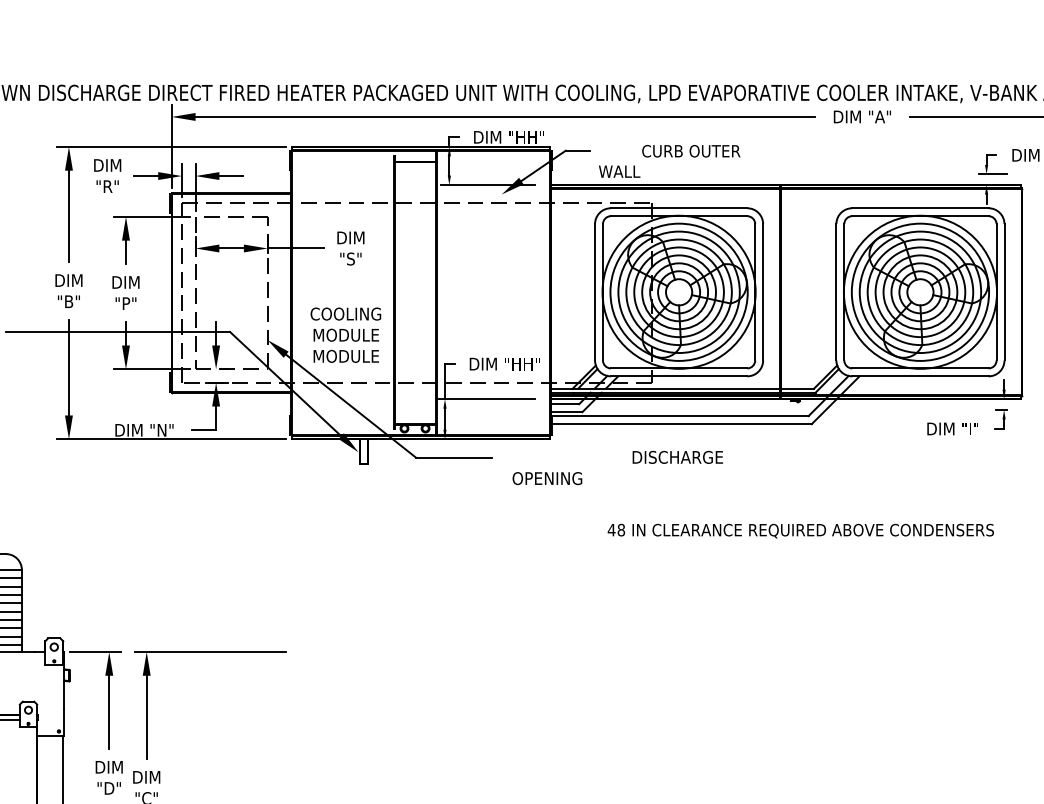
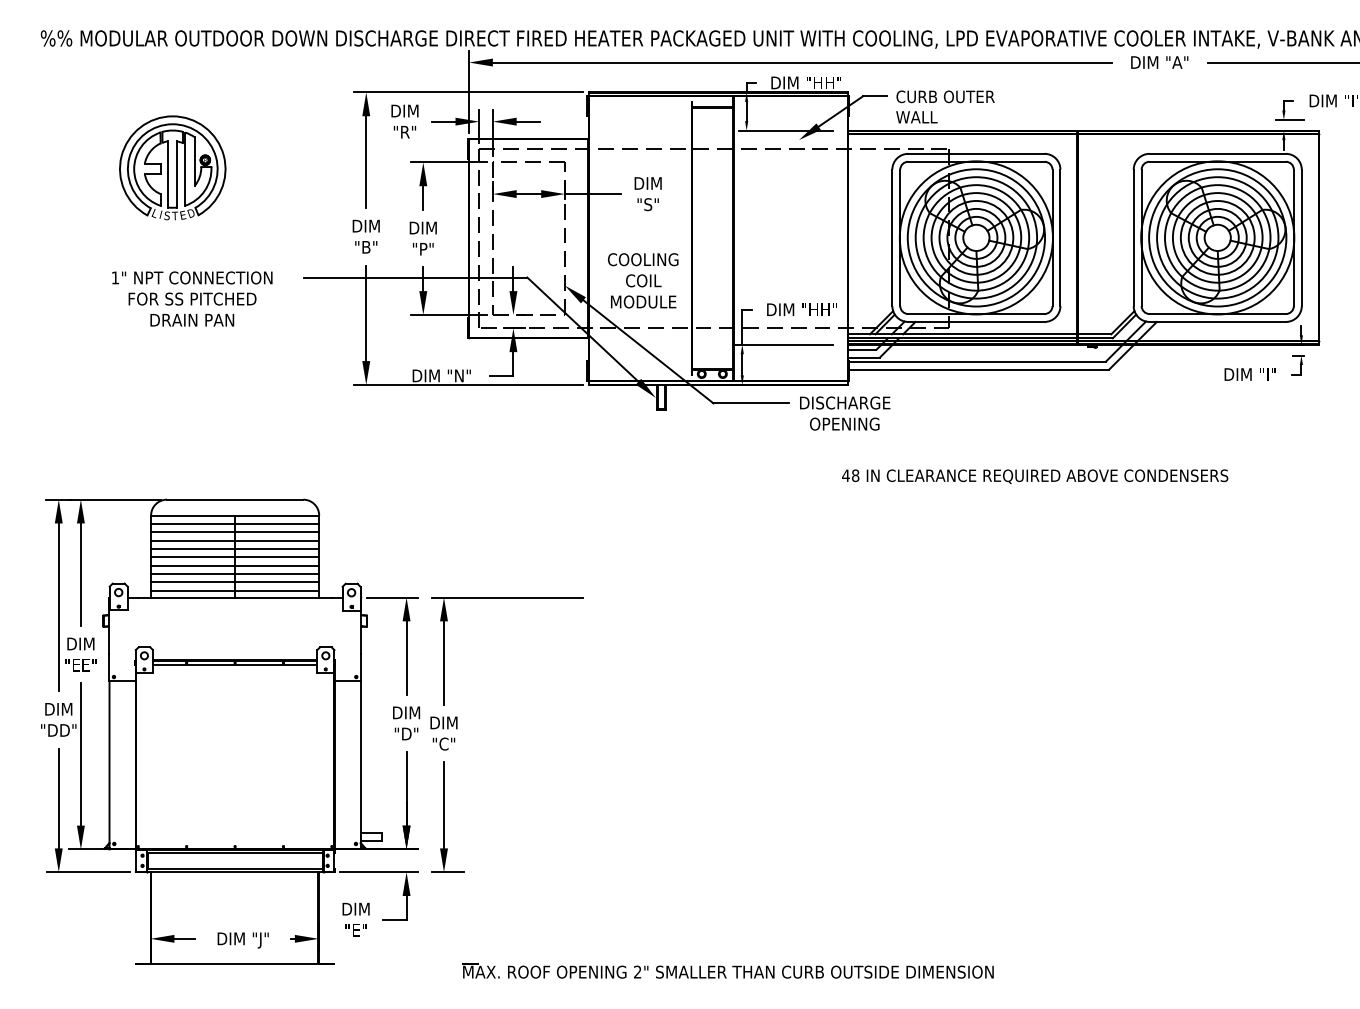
text: (691, 150) -> (945, 96), moved
text: (346, 334) -> (643, 280), MODULE -> COIL
text: (678, 456) -> (845, 402), moved
text: (801, 530) -> (1035, 476), moved

